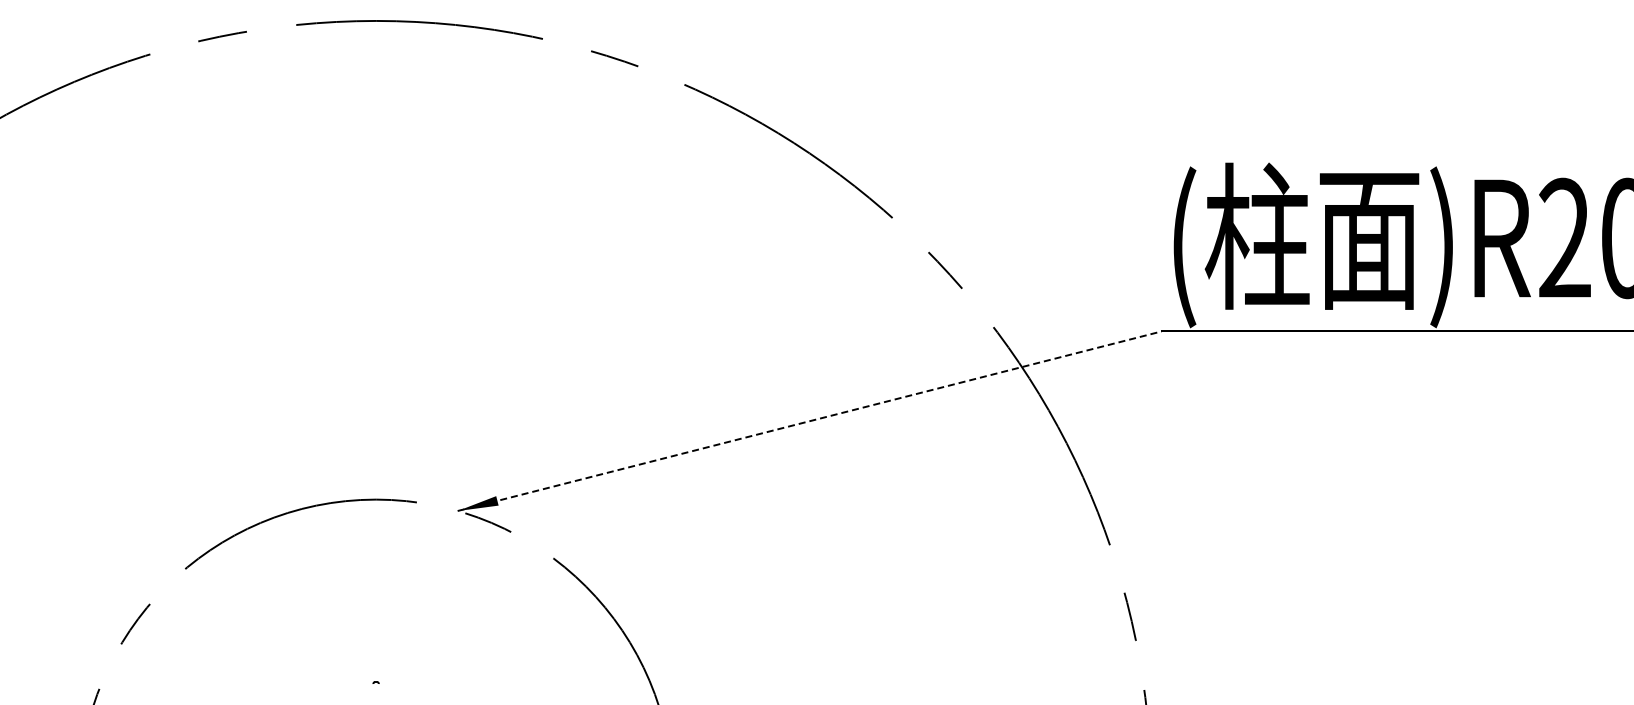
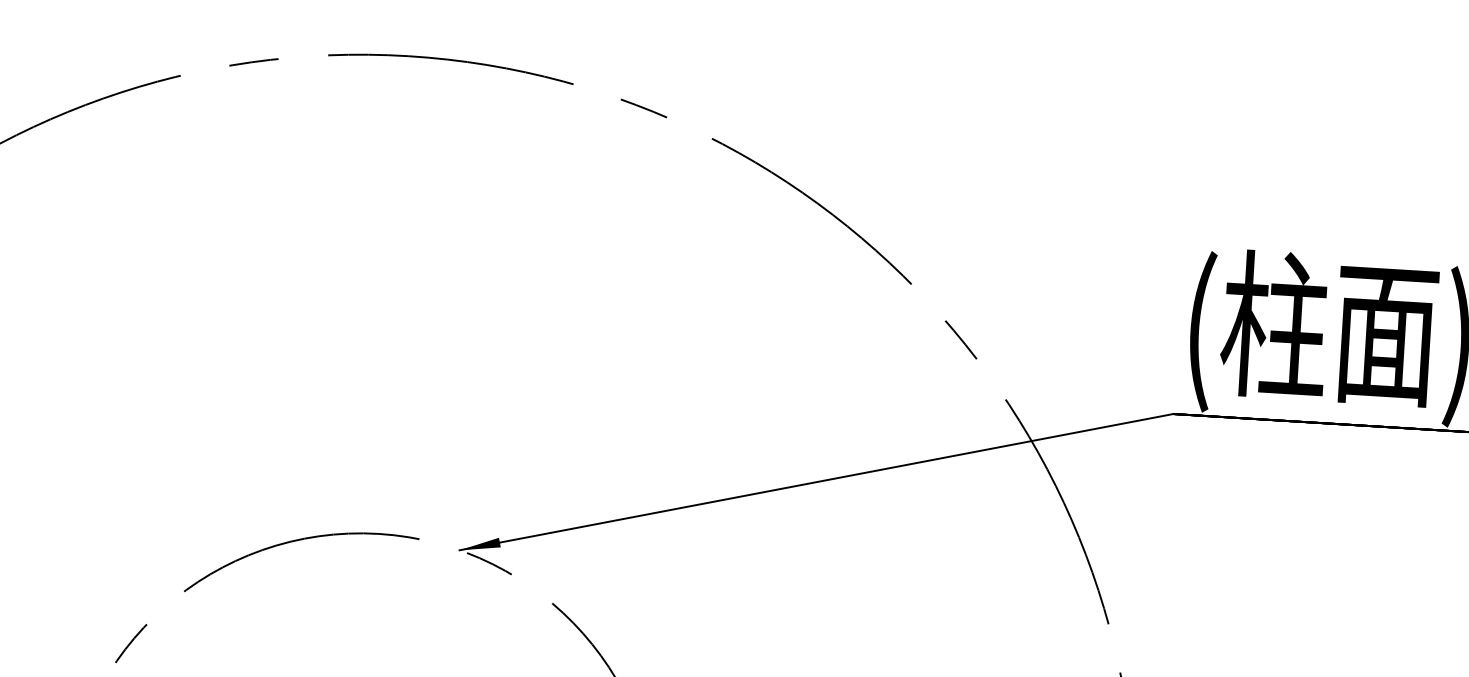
line: (810, 421) -> (817, 482), dashed -> solid

